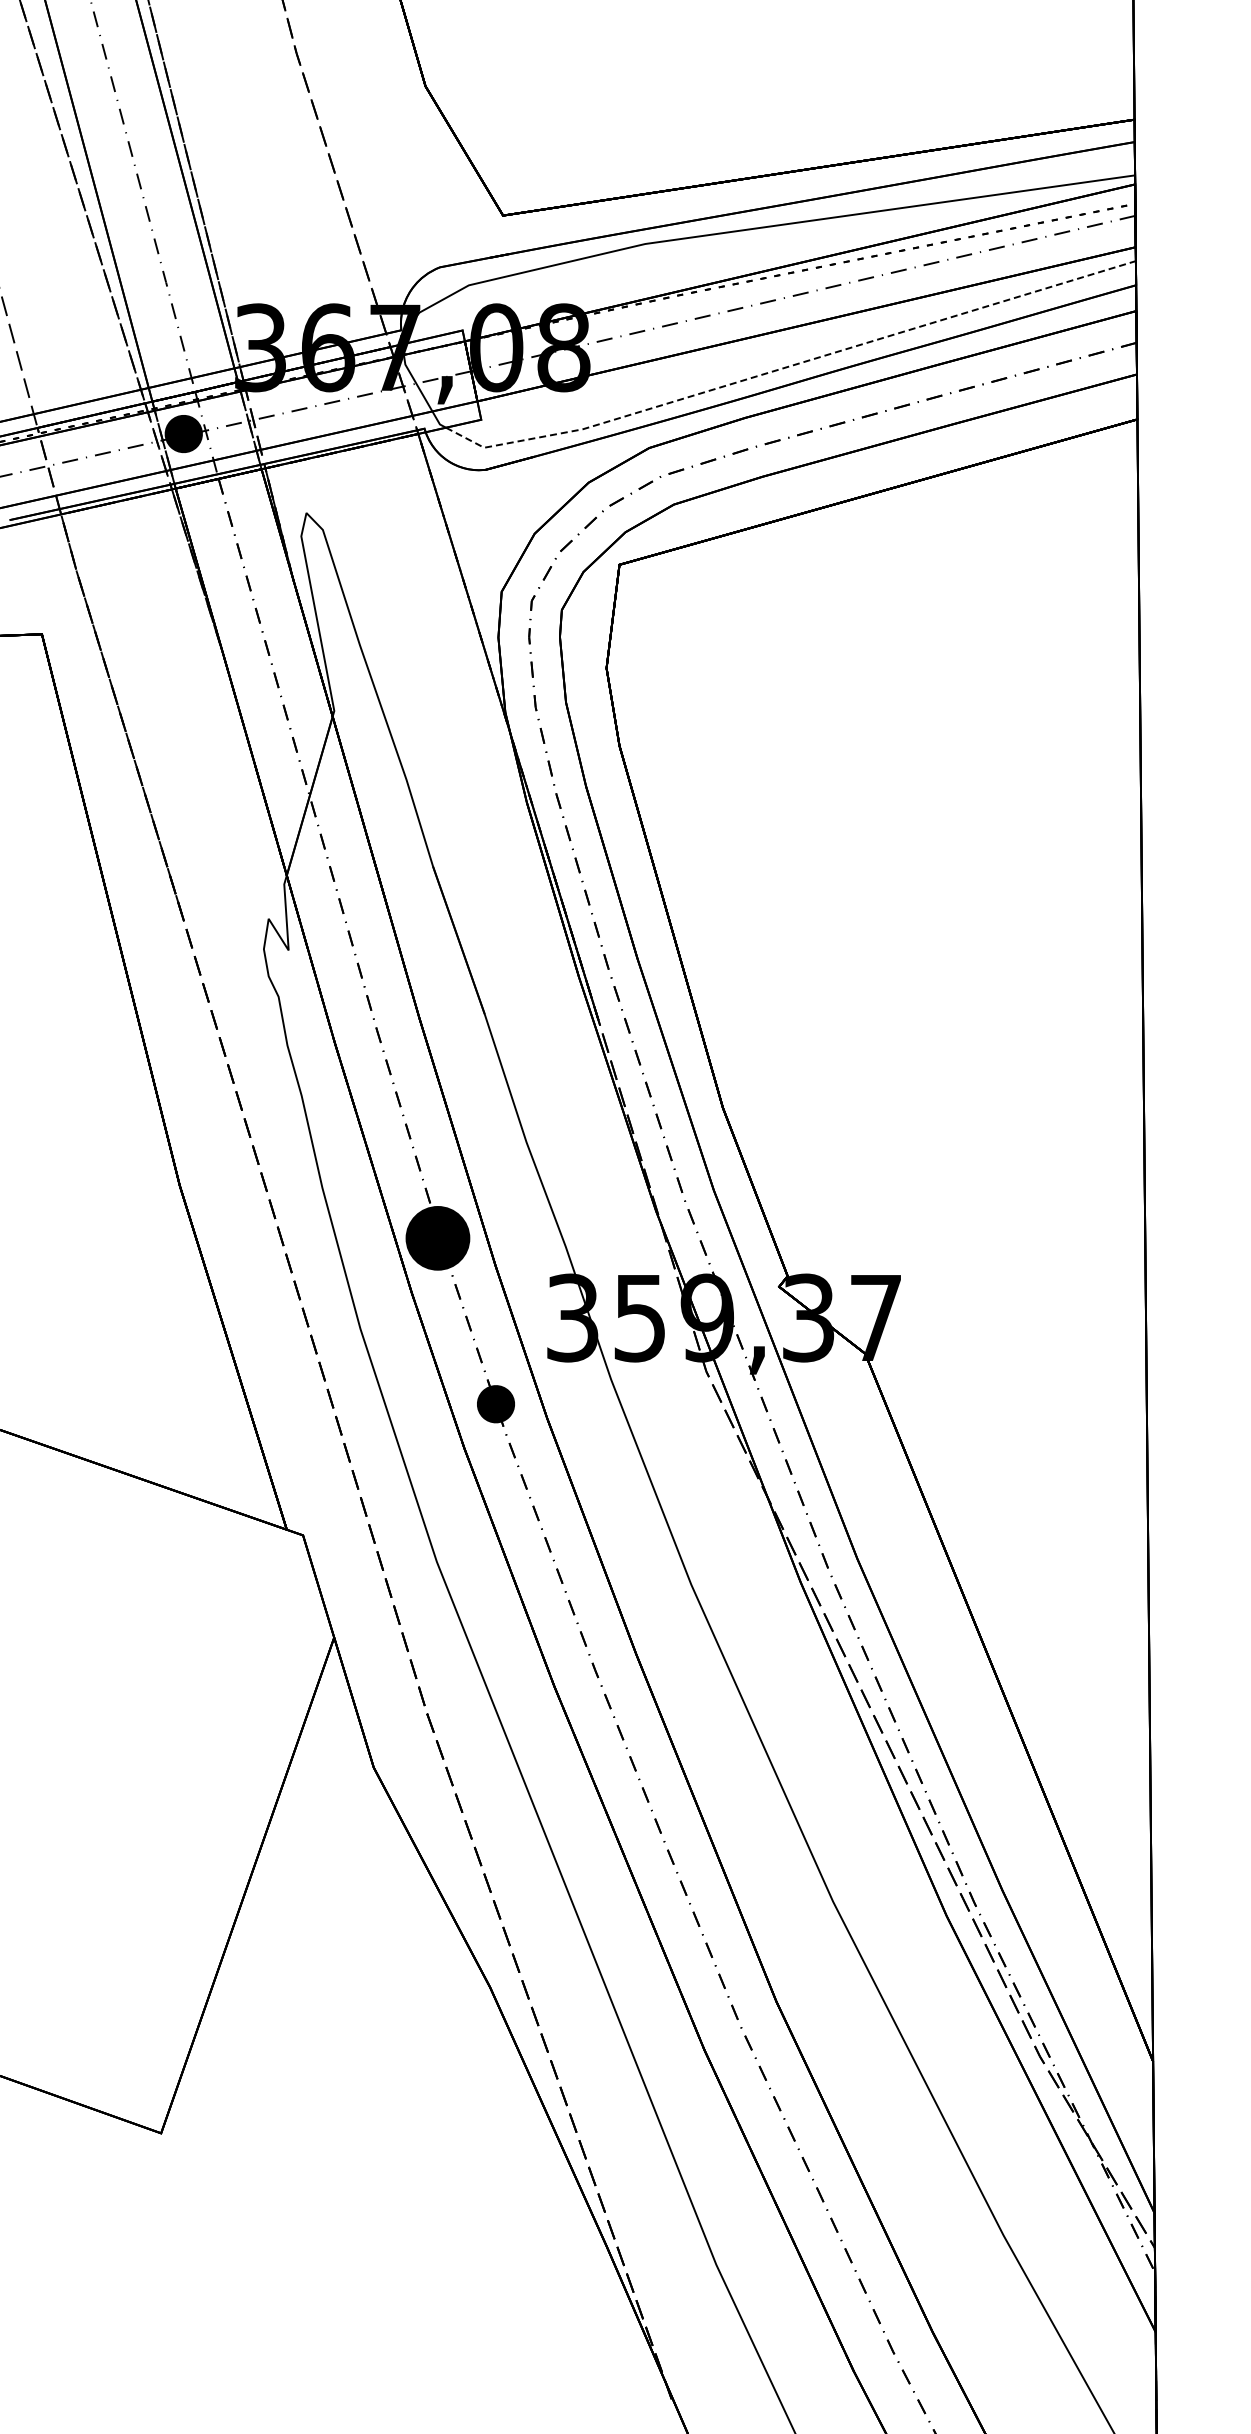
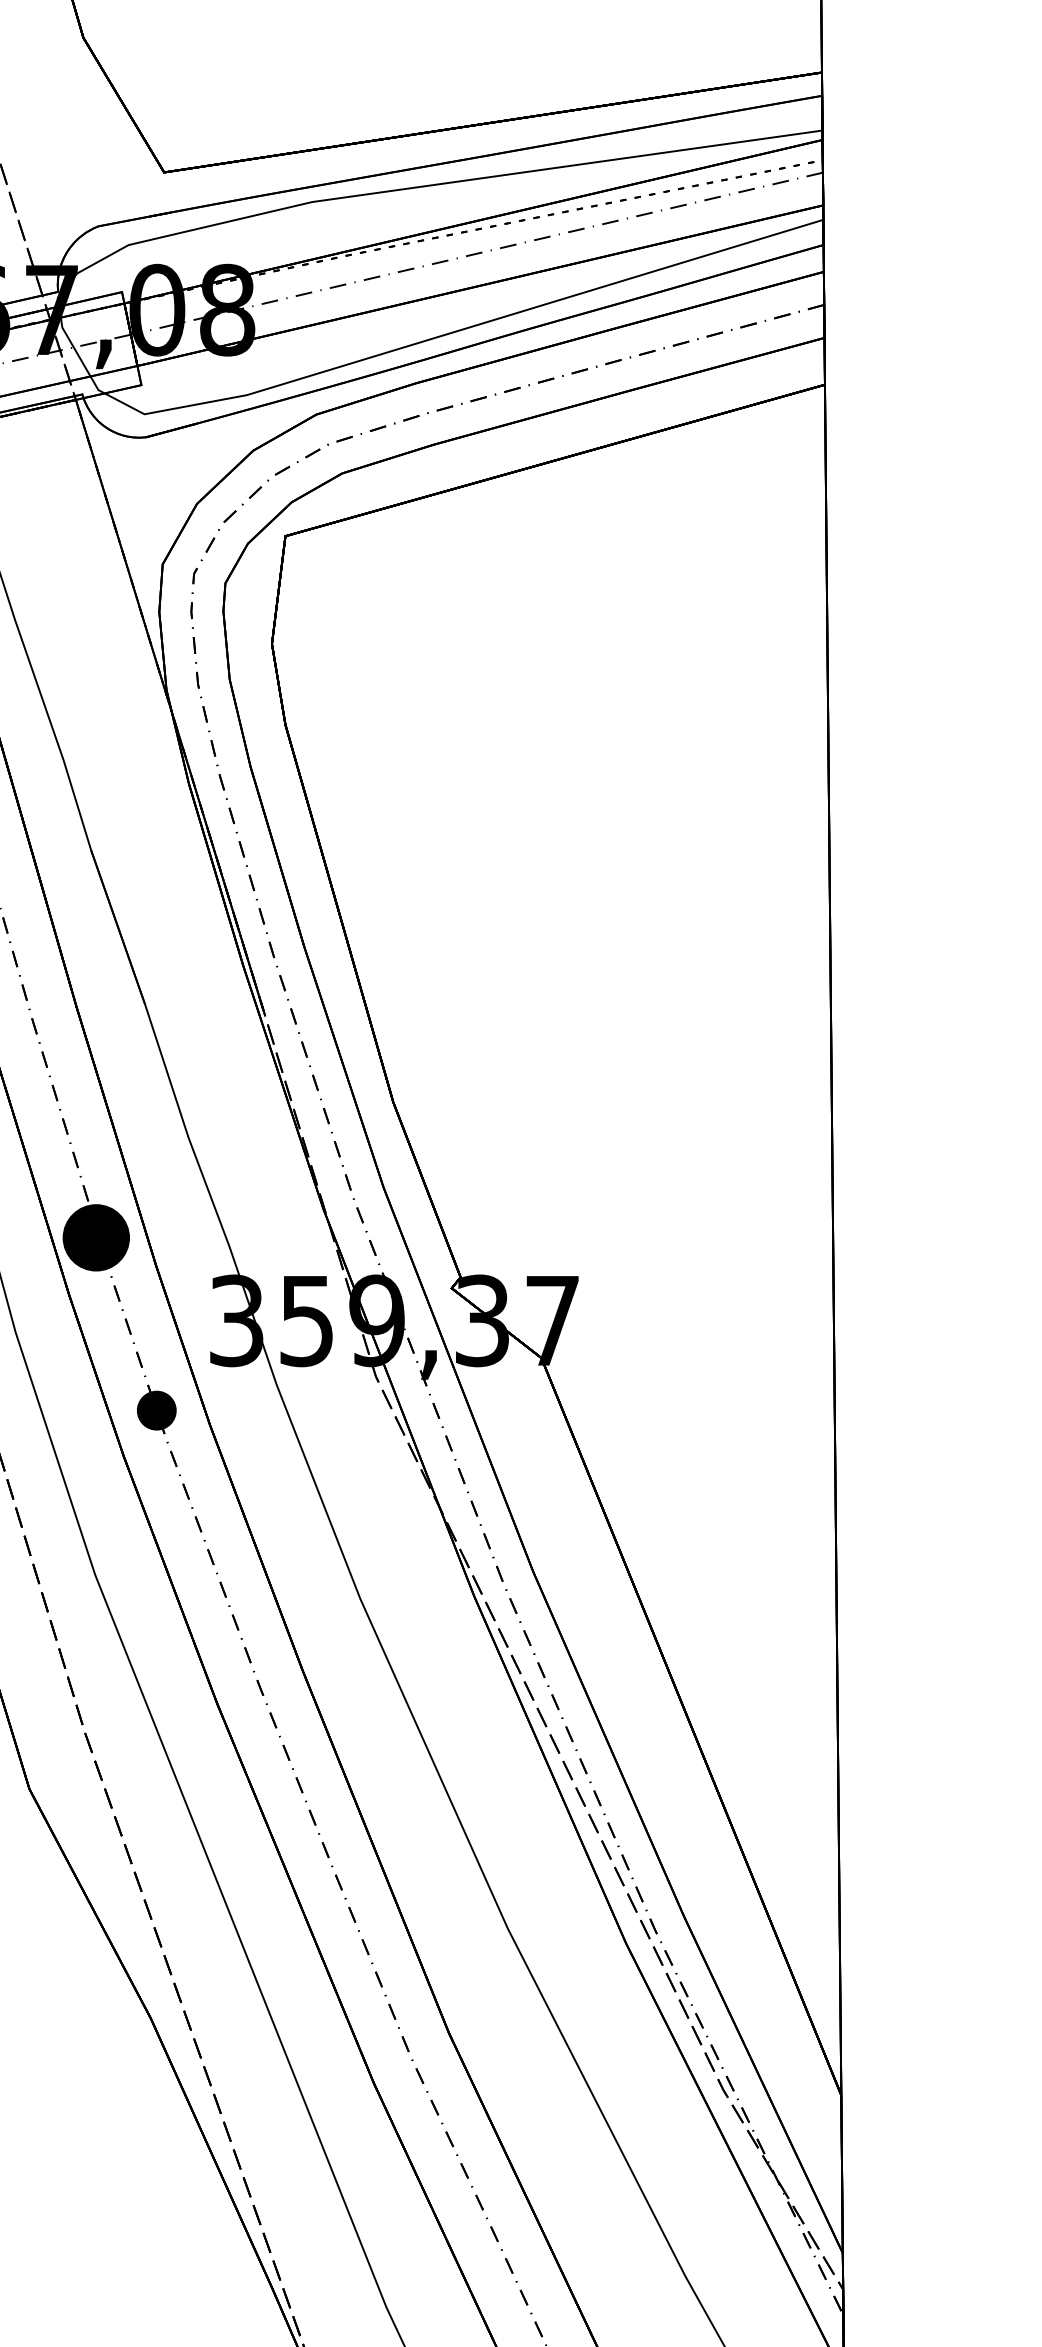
line: (789, 366) -> (462, 329), dashed -> solid

